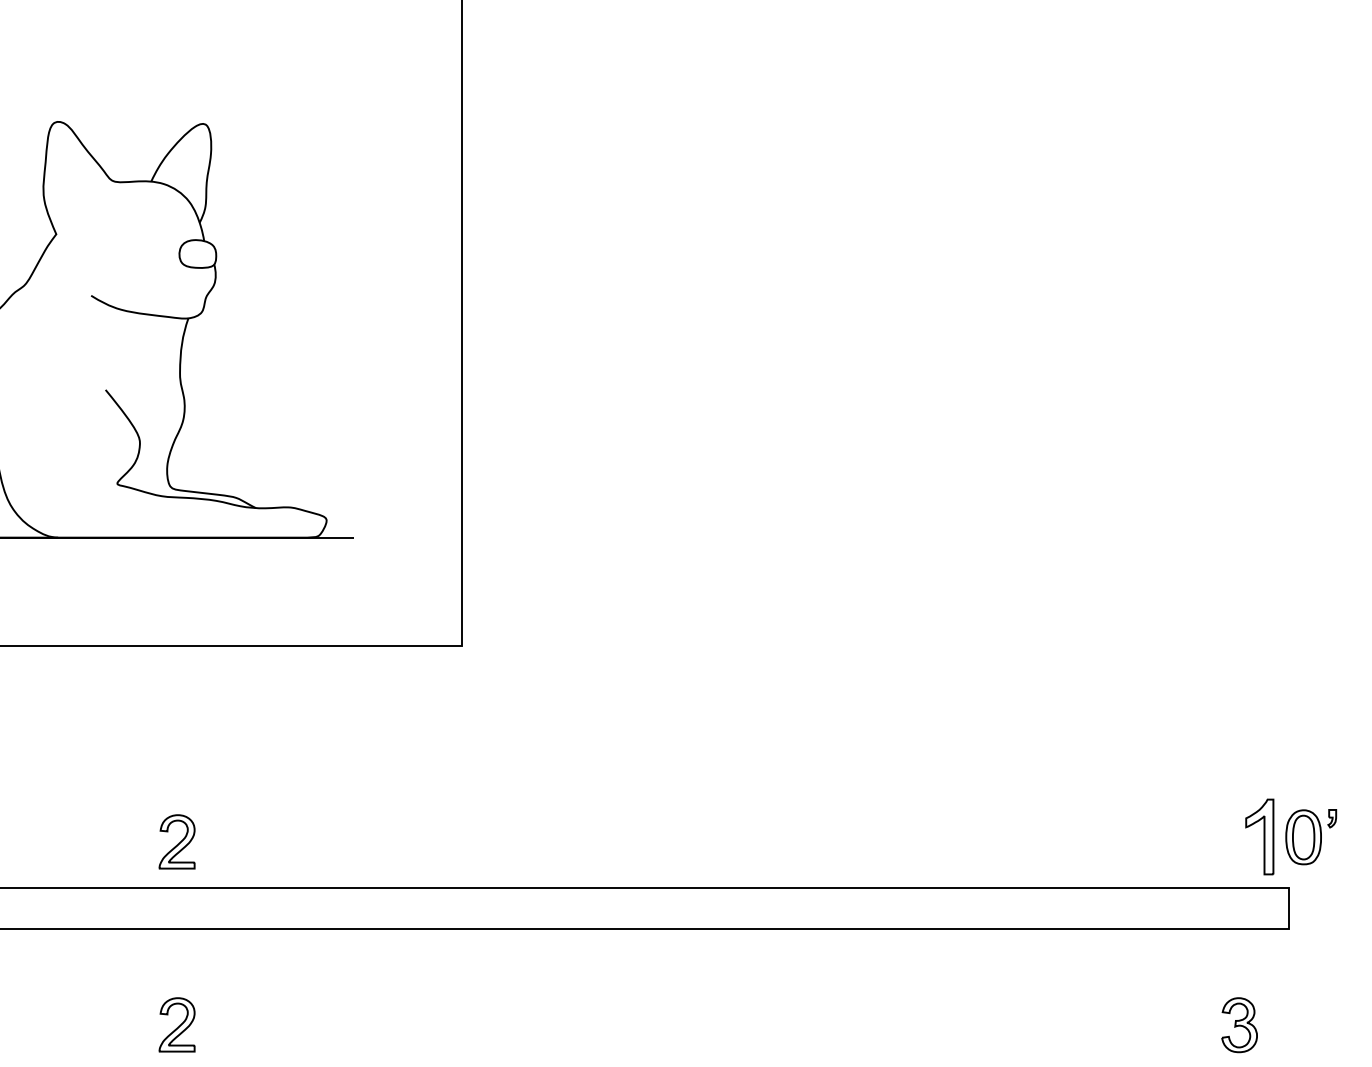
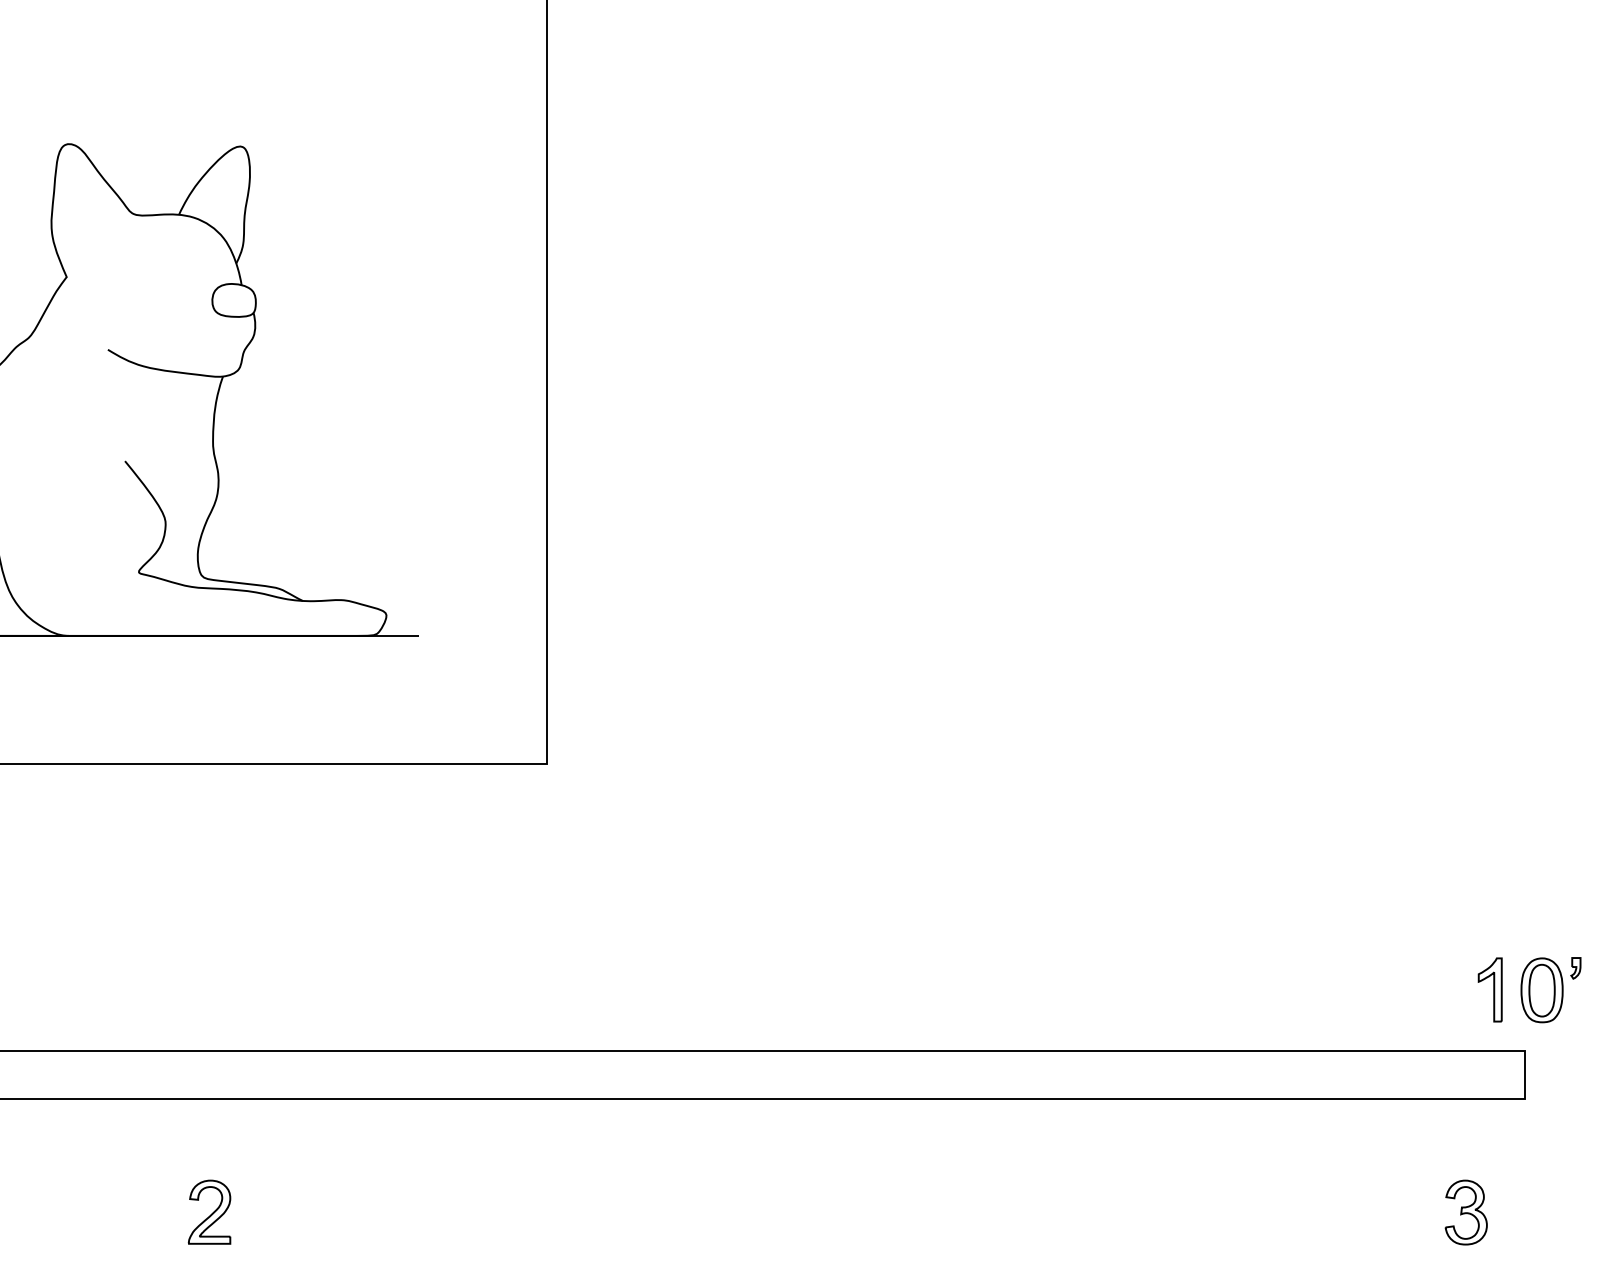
part: (1259, 836) -> (1489, 989), size x0.71
part: (176, 841) -> (208, 995), removed

